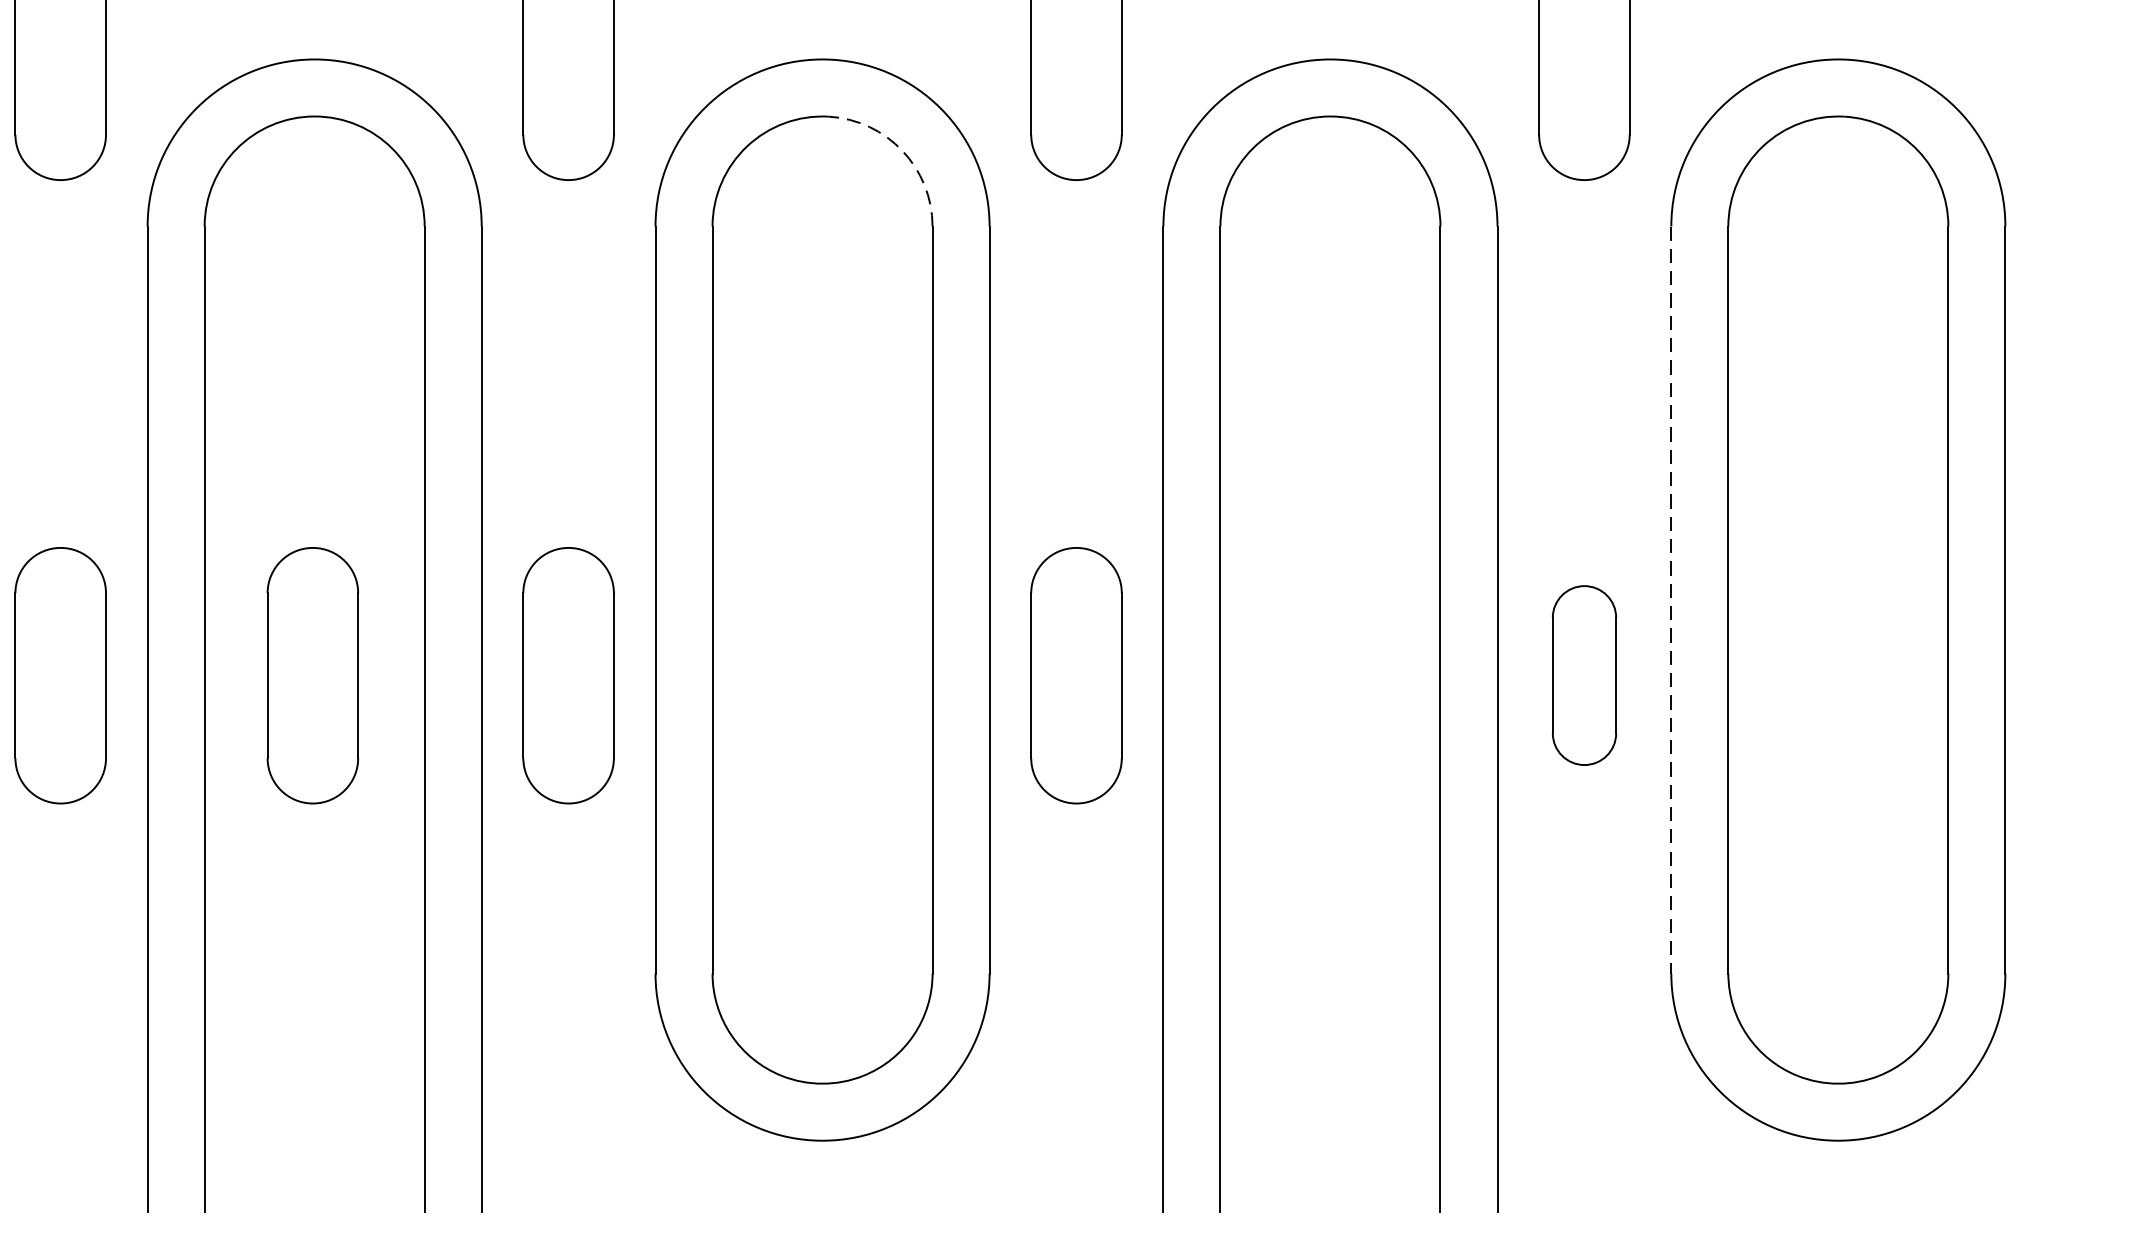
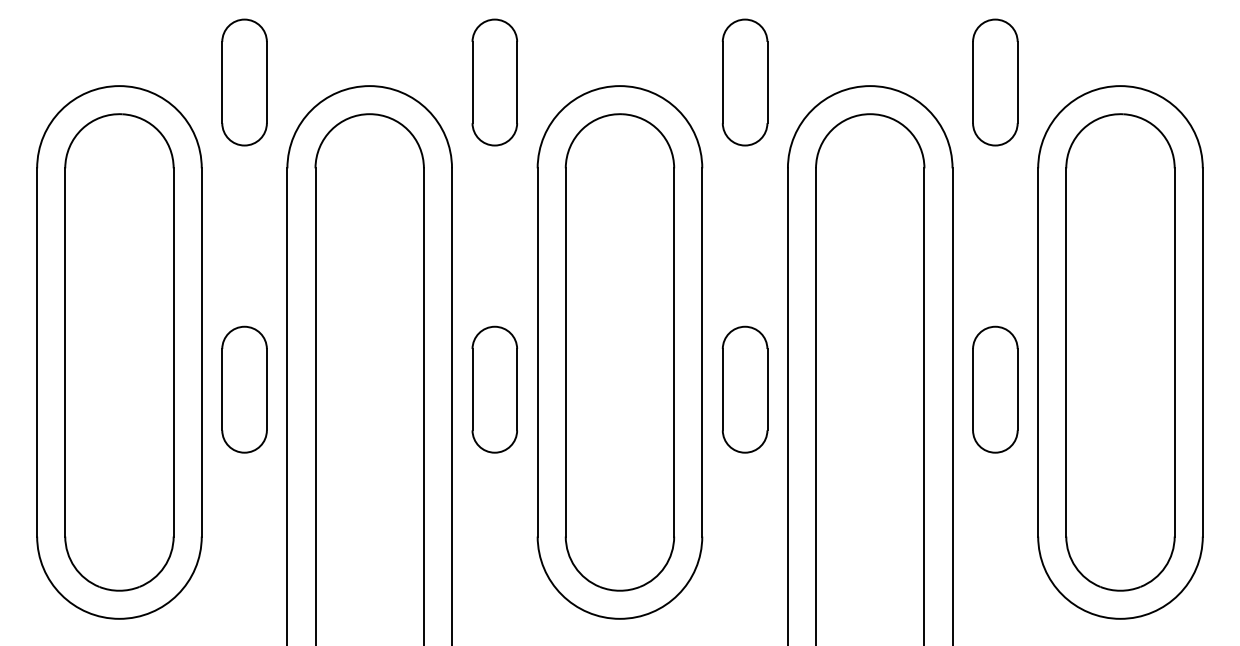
arc: (902, 151) -> (659, 131), dashed -> solid
line: (1671, 600) -> (1038, 352), dashed -> solid
part: (312, 675) -> (368, 389), removed
part: (1584, 675) -> (995, 389), size x1.43

